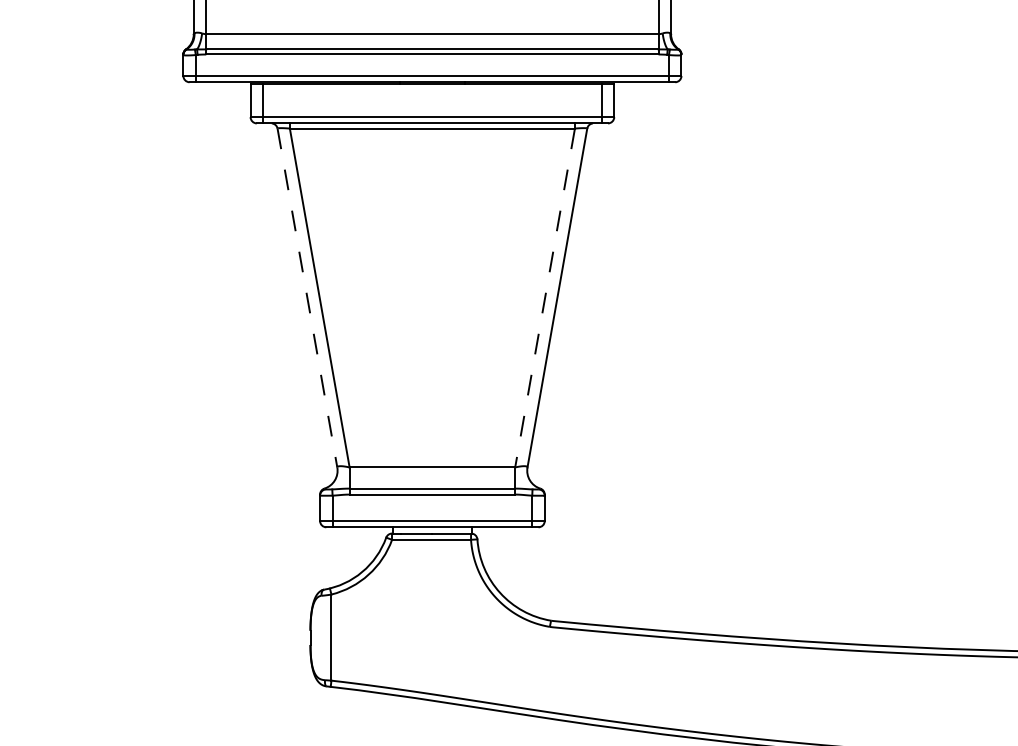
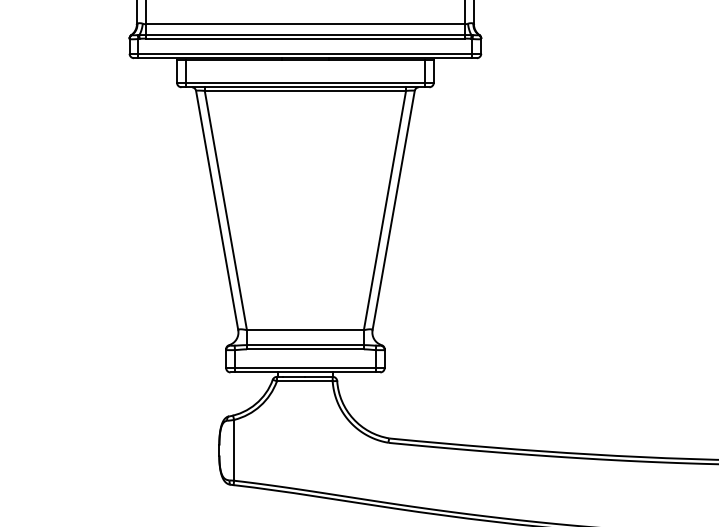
line: (307, 299) -> (217, 211), dashed -> solid
line: (544, 299) -> (384, 211), dashed -> solid

